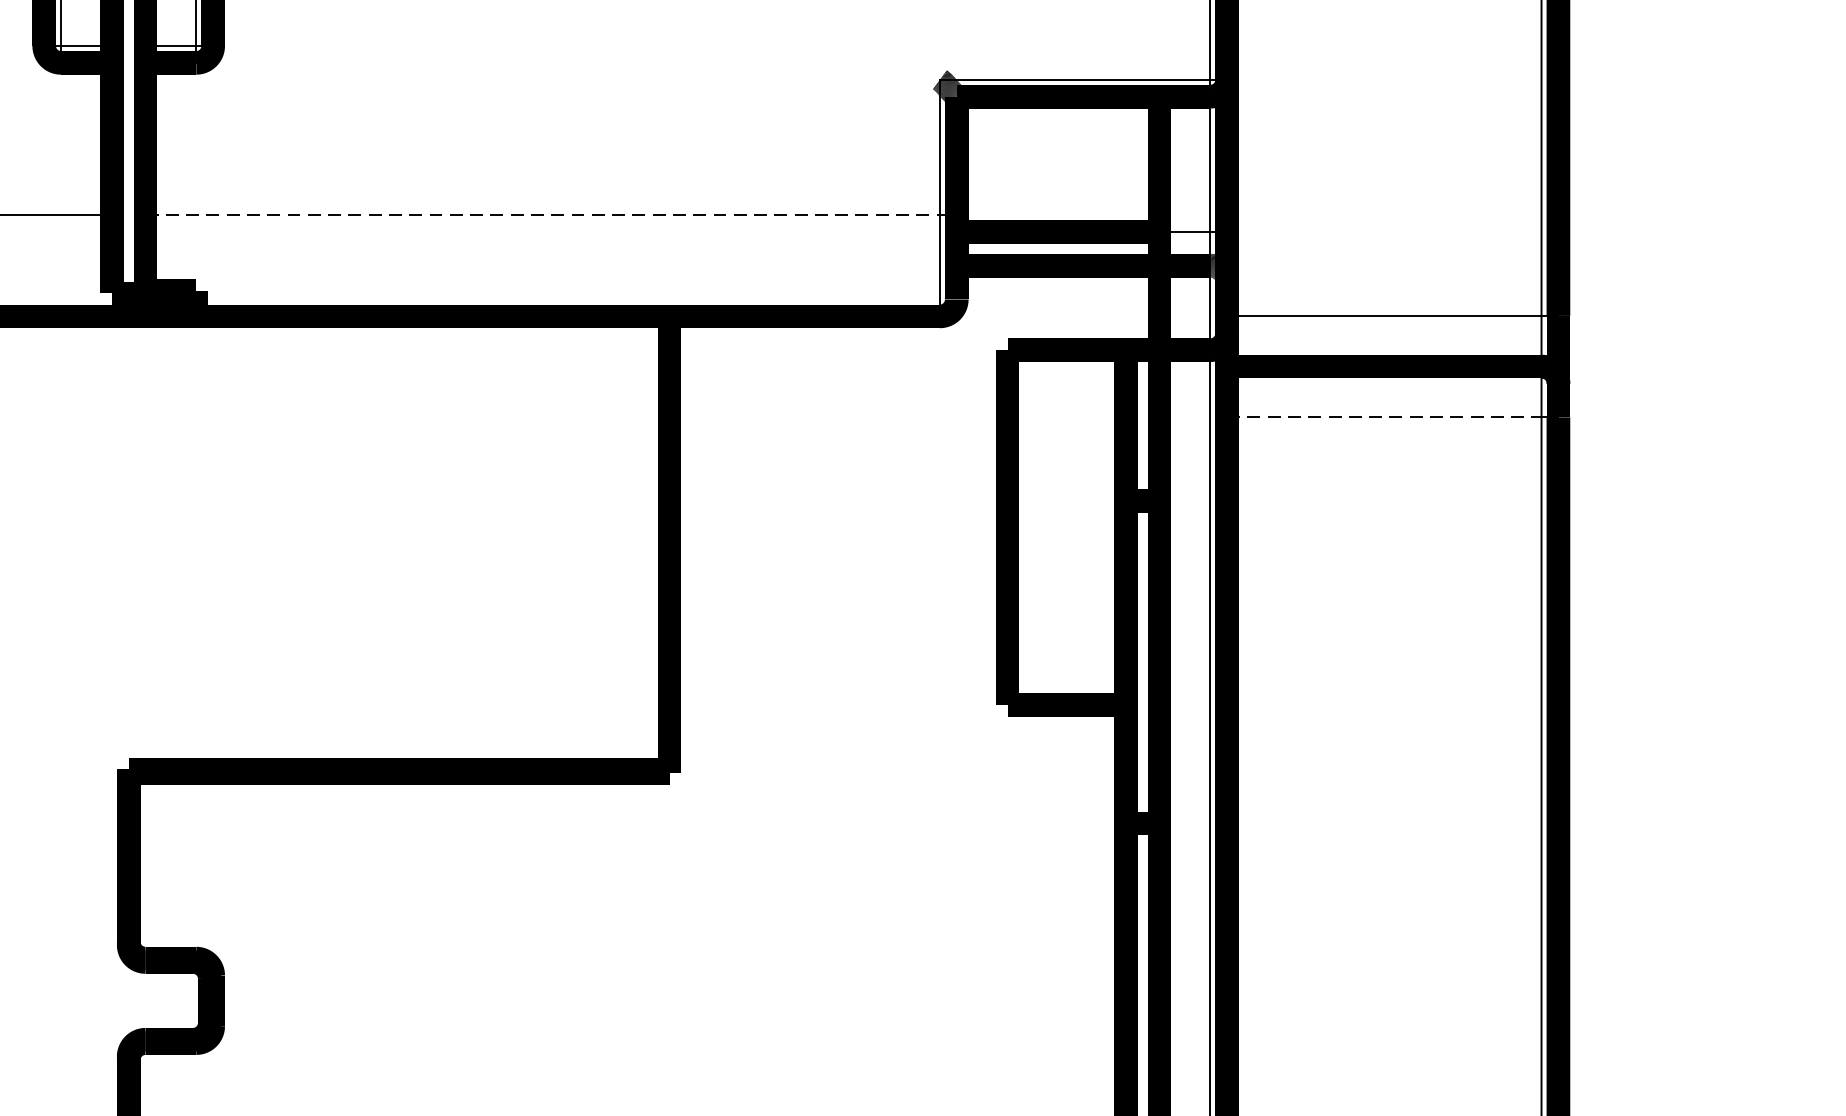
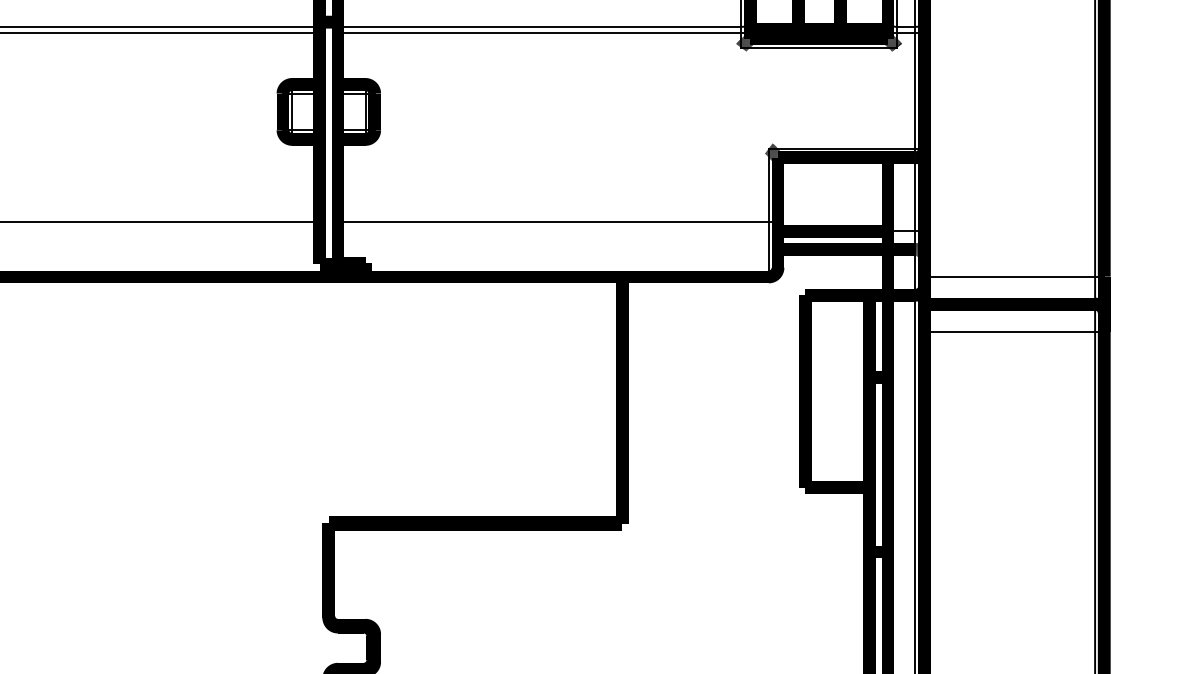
line: (542, 214) -> (553, 221), dashed -> solid
line: (1385, 417) -> (1010, 331), dashed -> solid

